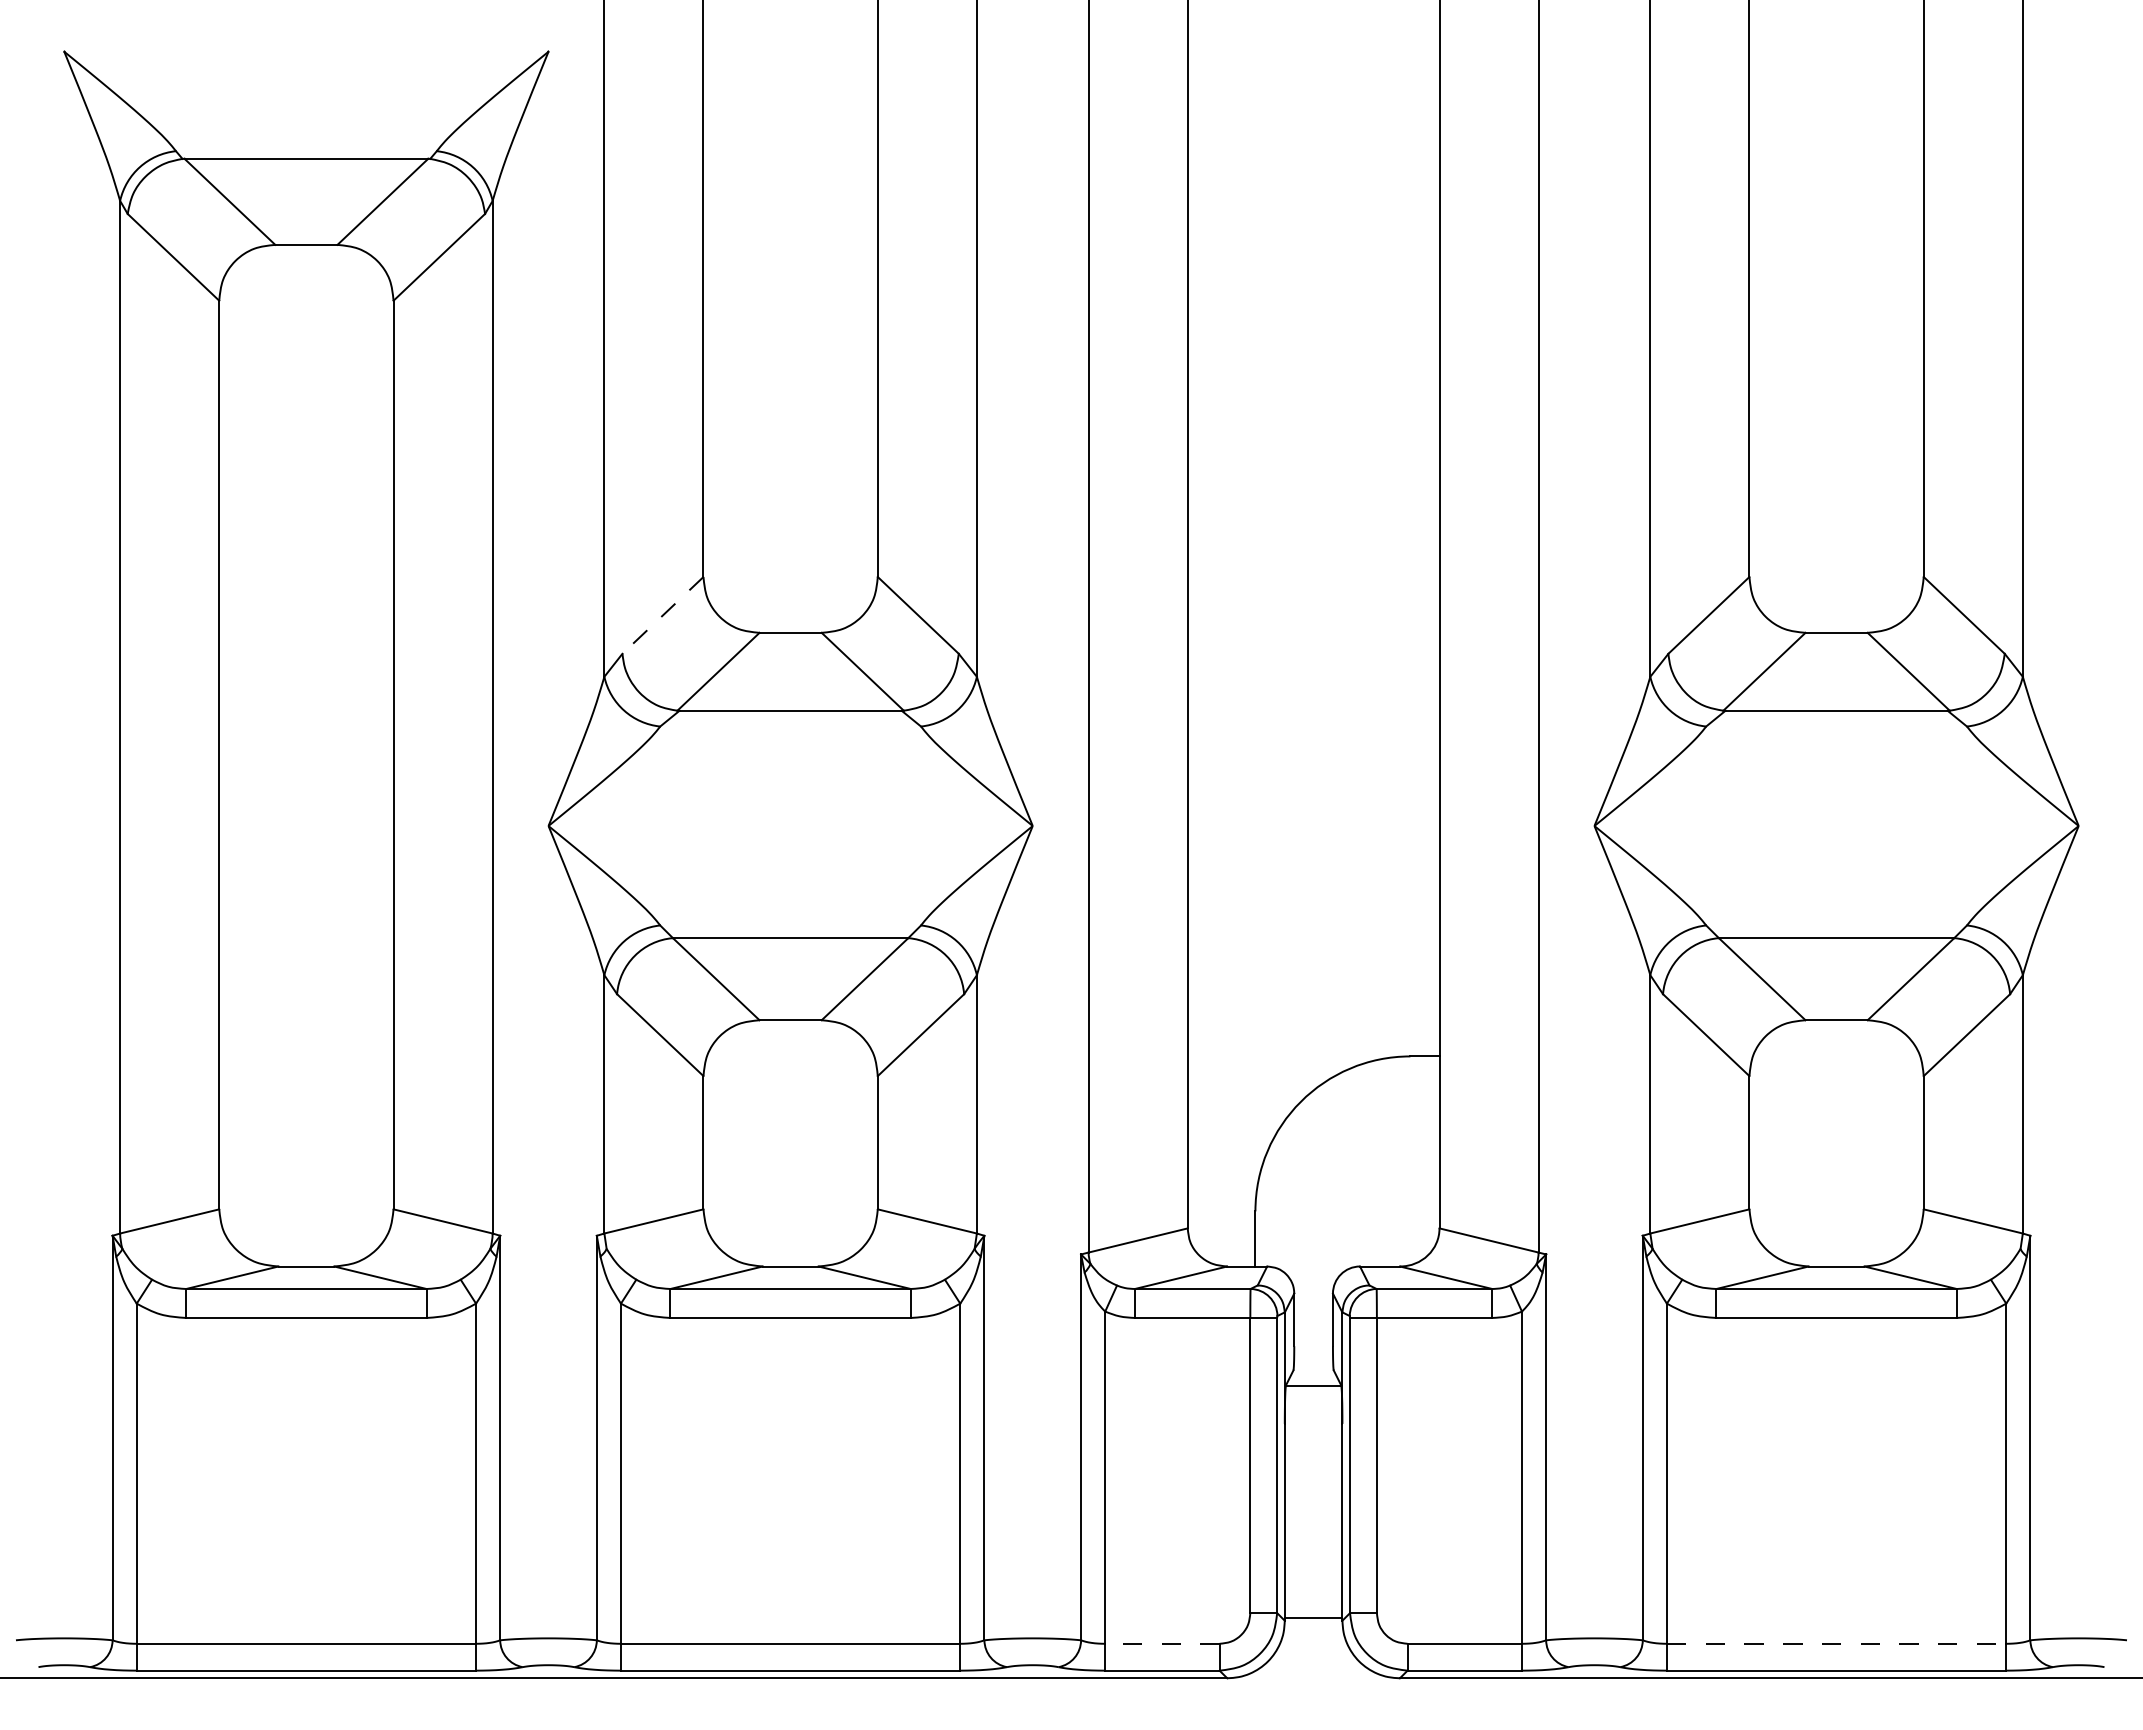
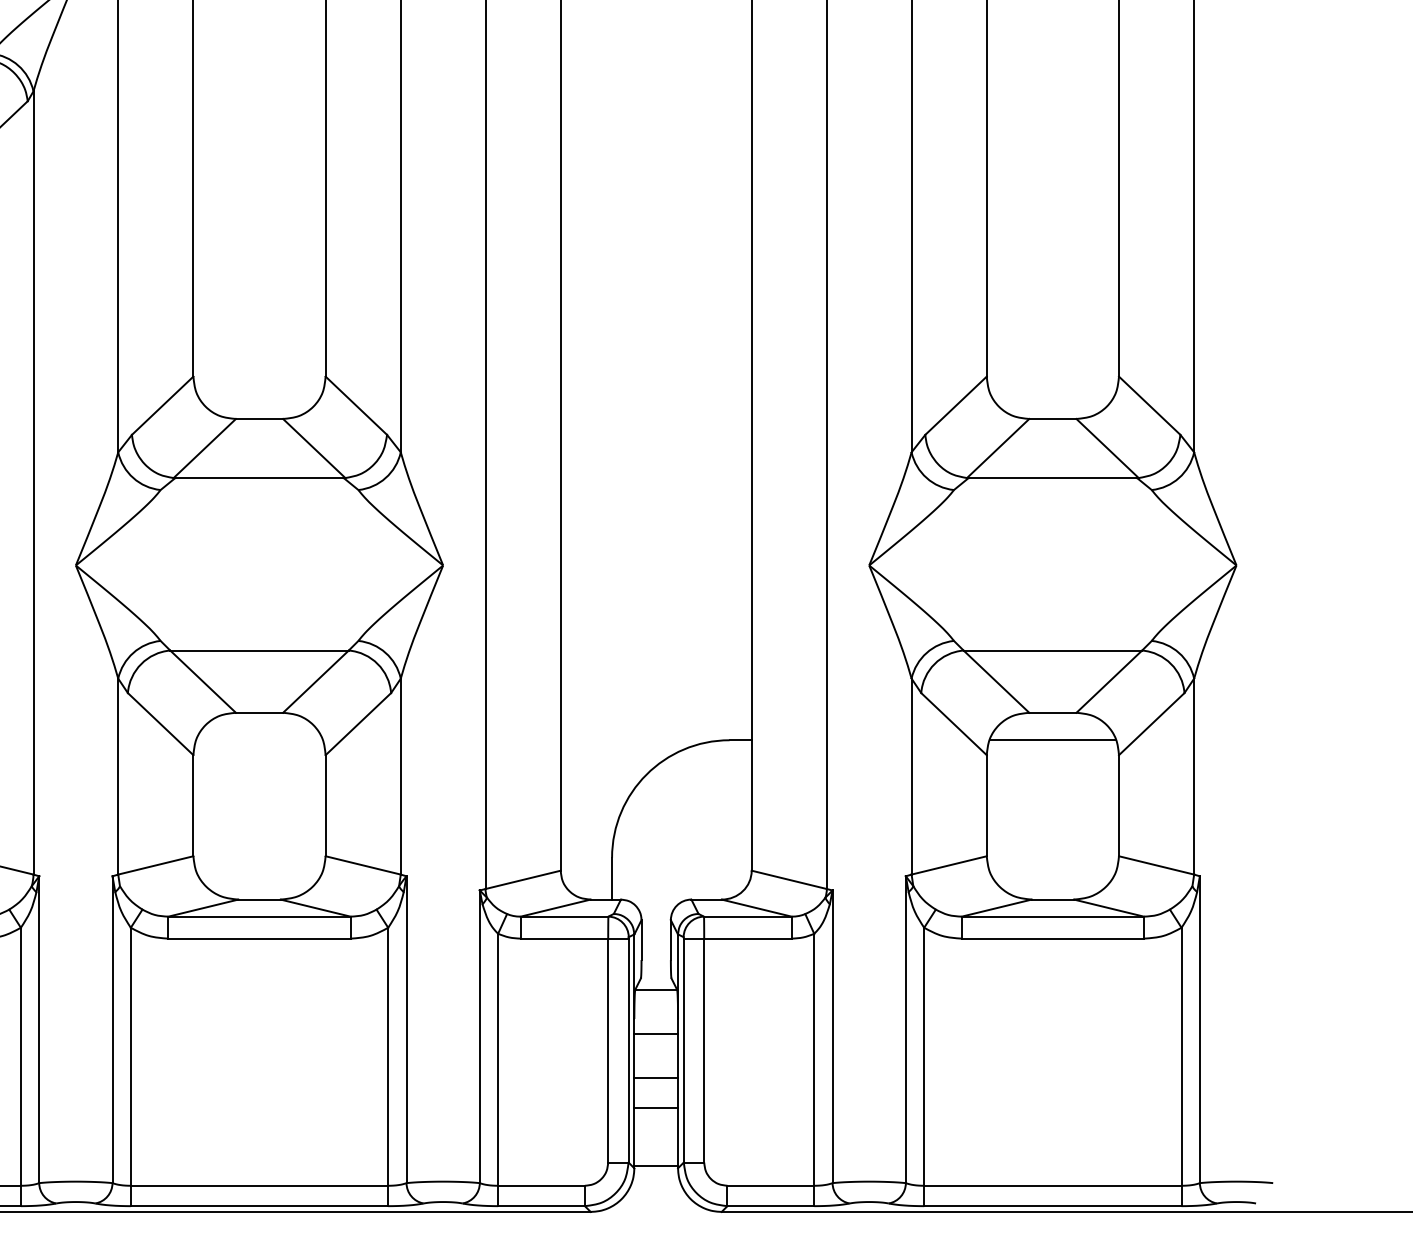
line: (662, 615) -> (162, 405), dashed -> solid
line: (1836, 1056) -> (1052, 740), added
line: (1313, 1443) -> (656, 1033), added
line: (1313, 1501) -> (656, 1077), added
line: (1313, 1540) -> (656, 1107), added
line: (1161, 1643) -> (540, 1185), dashed -> solid
line: (1836, 1643) -> (1052, 1185), dashed -> solid

